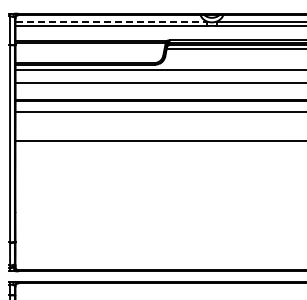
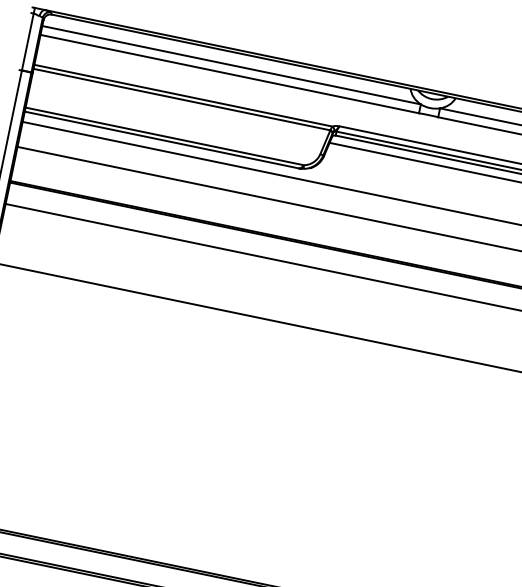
line: (111, 21) -> (232, 65), dashed -> solid

